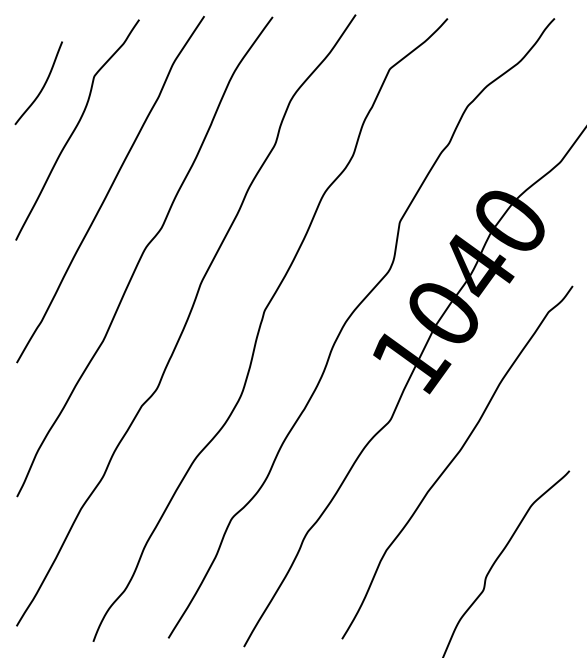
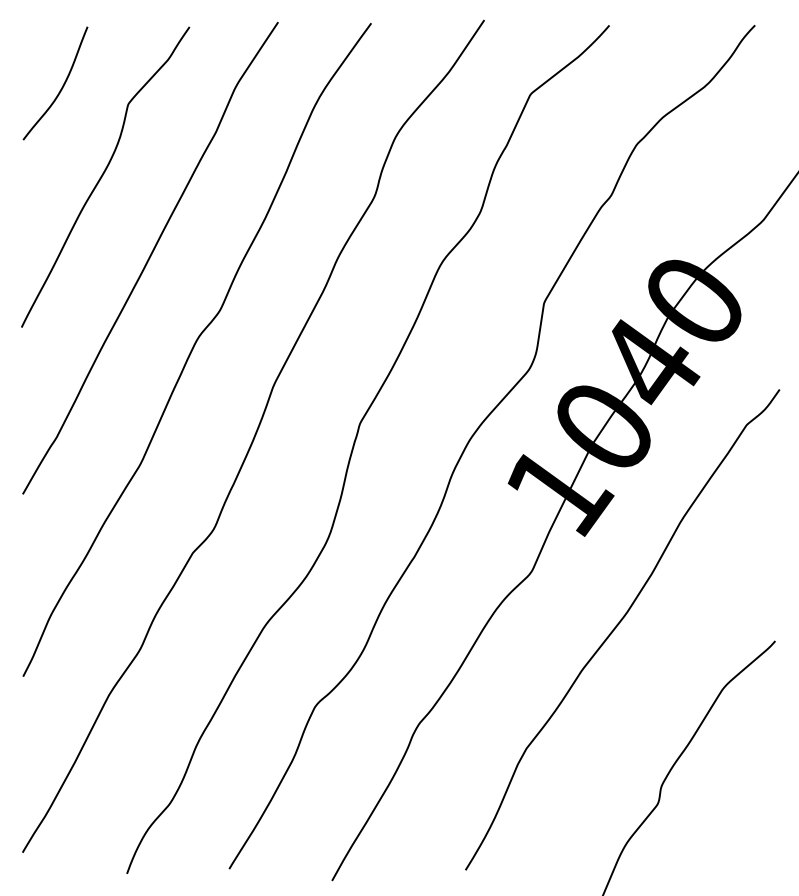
curve: (42, 86) -> (60, 87), moved

